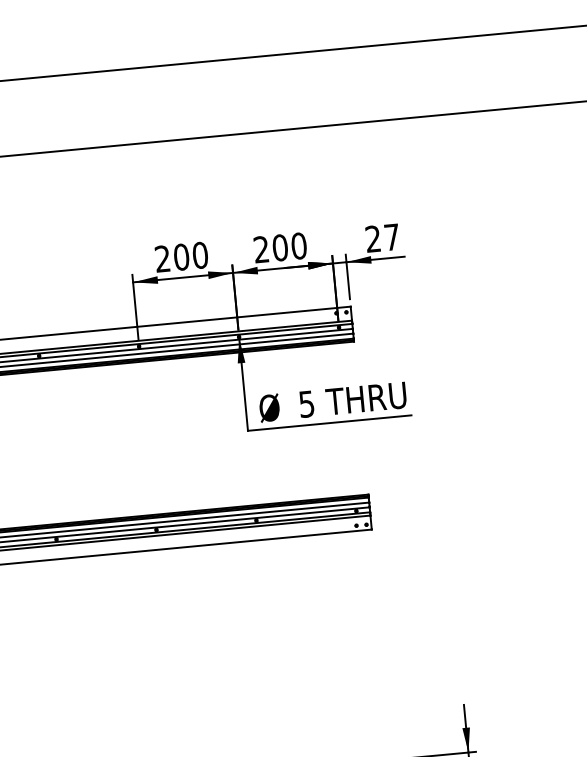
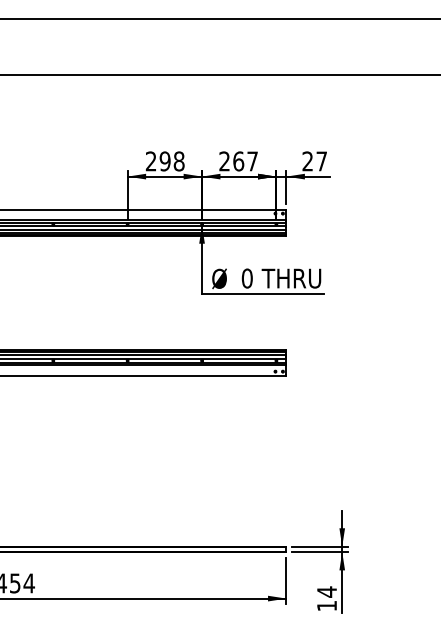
text: (289, 247) -> (245, 161), 200 -> 267
text: (190, 256) -> (171, 161), 200 -> 298
text: (305, 404) -> (246, 278), 5 -> 0

